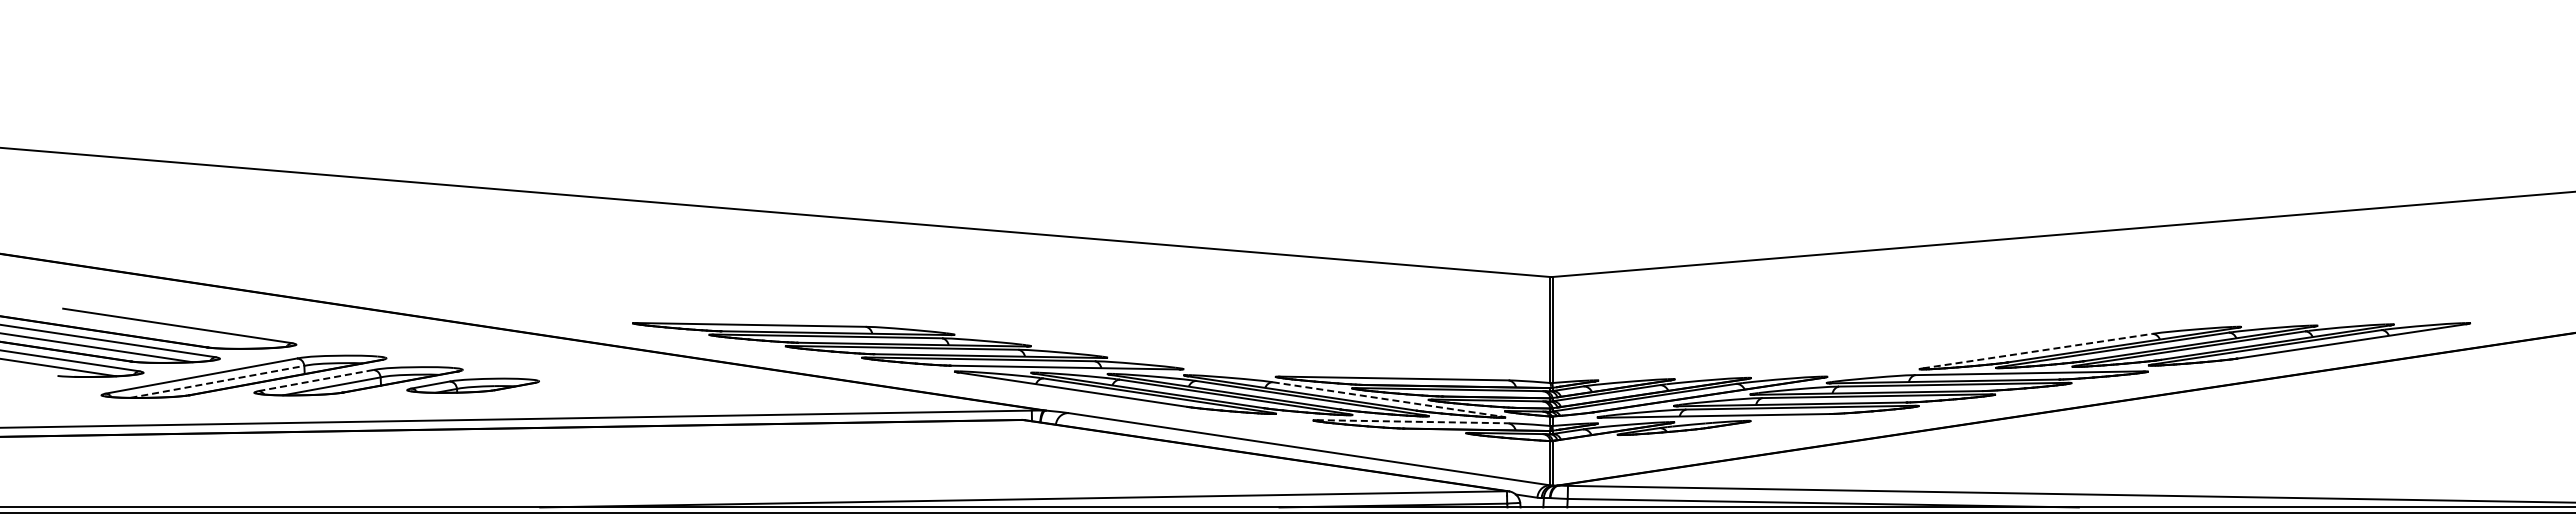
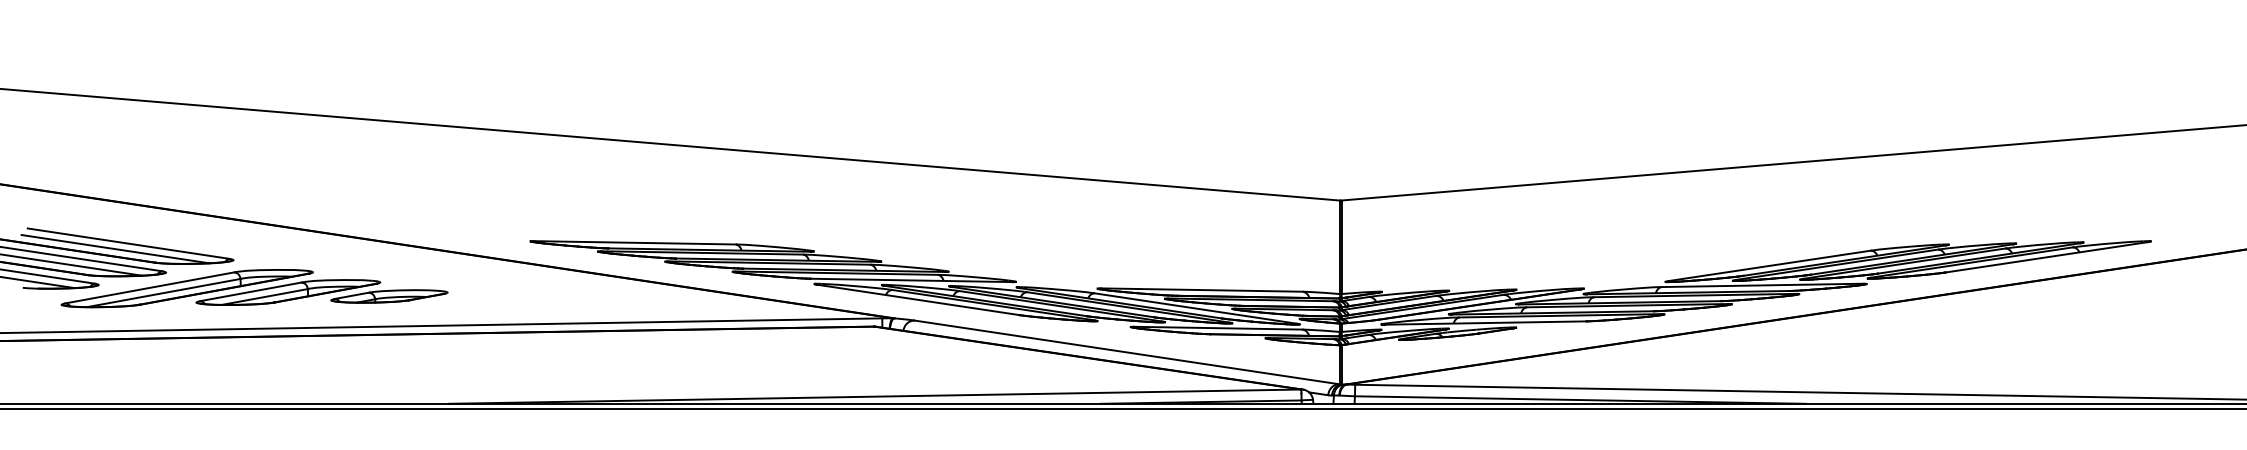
line: (162, 332) -> (115, 249), added
line: (2038, 351) -> (1770, 266), dashed -> solid
line: (316, 380) -> (251, 291), dashed -> solid
line: (217, 381) -> (163, 292), dashed -> solid
line: (1387, 399) -> (1195, 308), dashed -> solid
line: (1412, 421) -> (1218, 327), dashed -> solid

